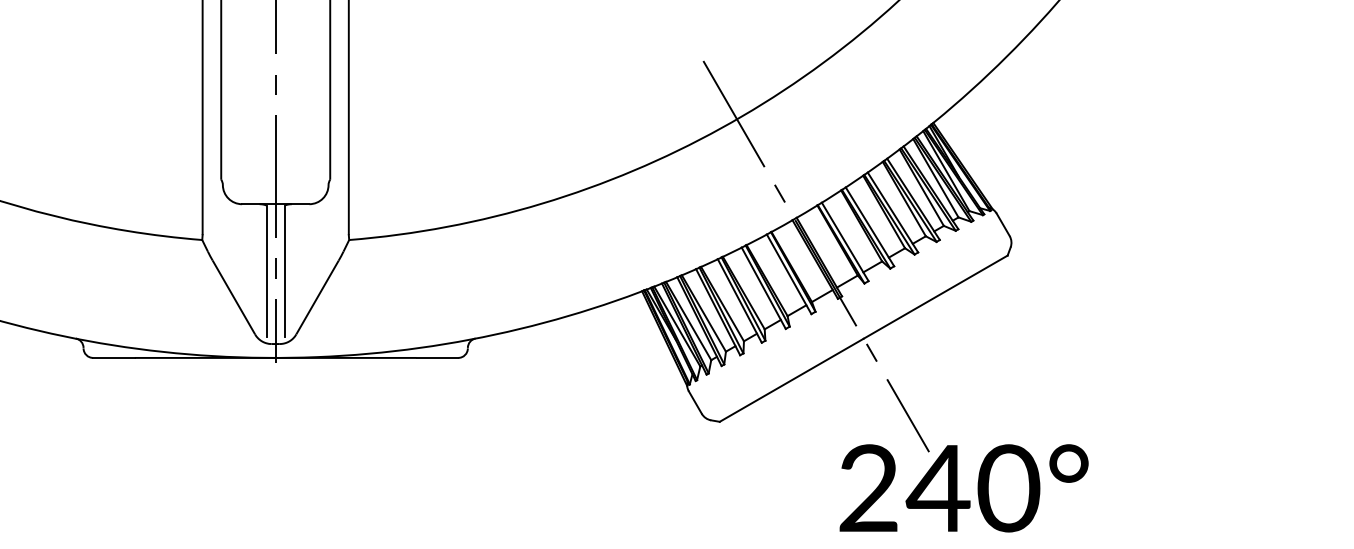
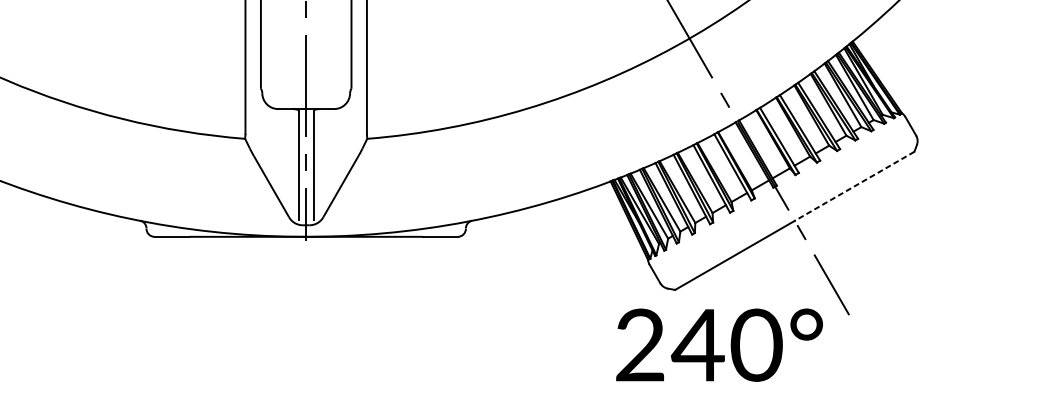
line: (935, 297) -> (854, 186), solid -> dashed
text: (963, 488) -> (719, 345), moved

